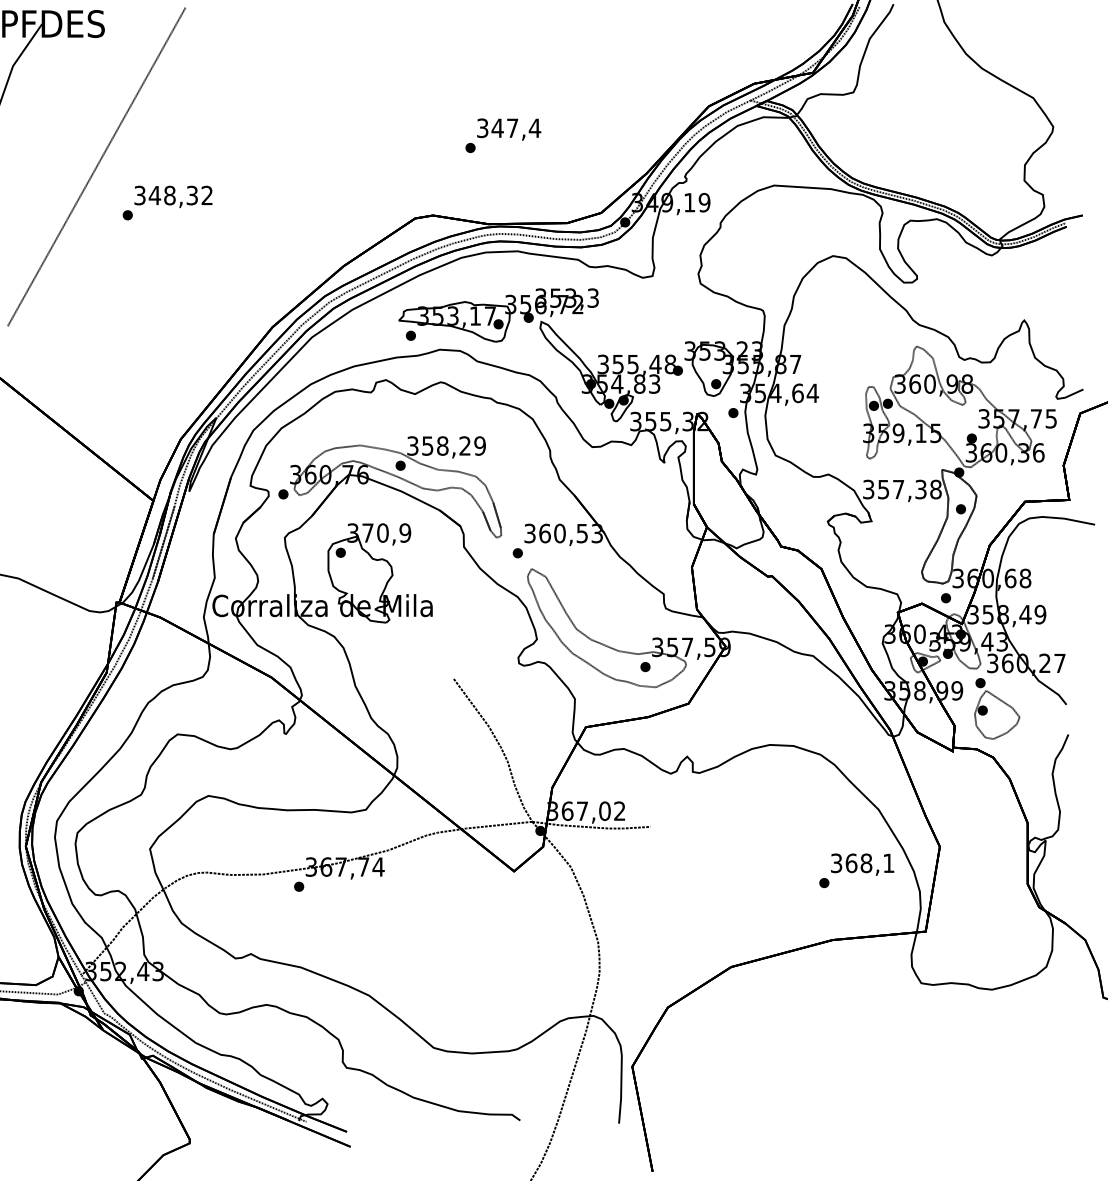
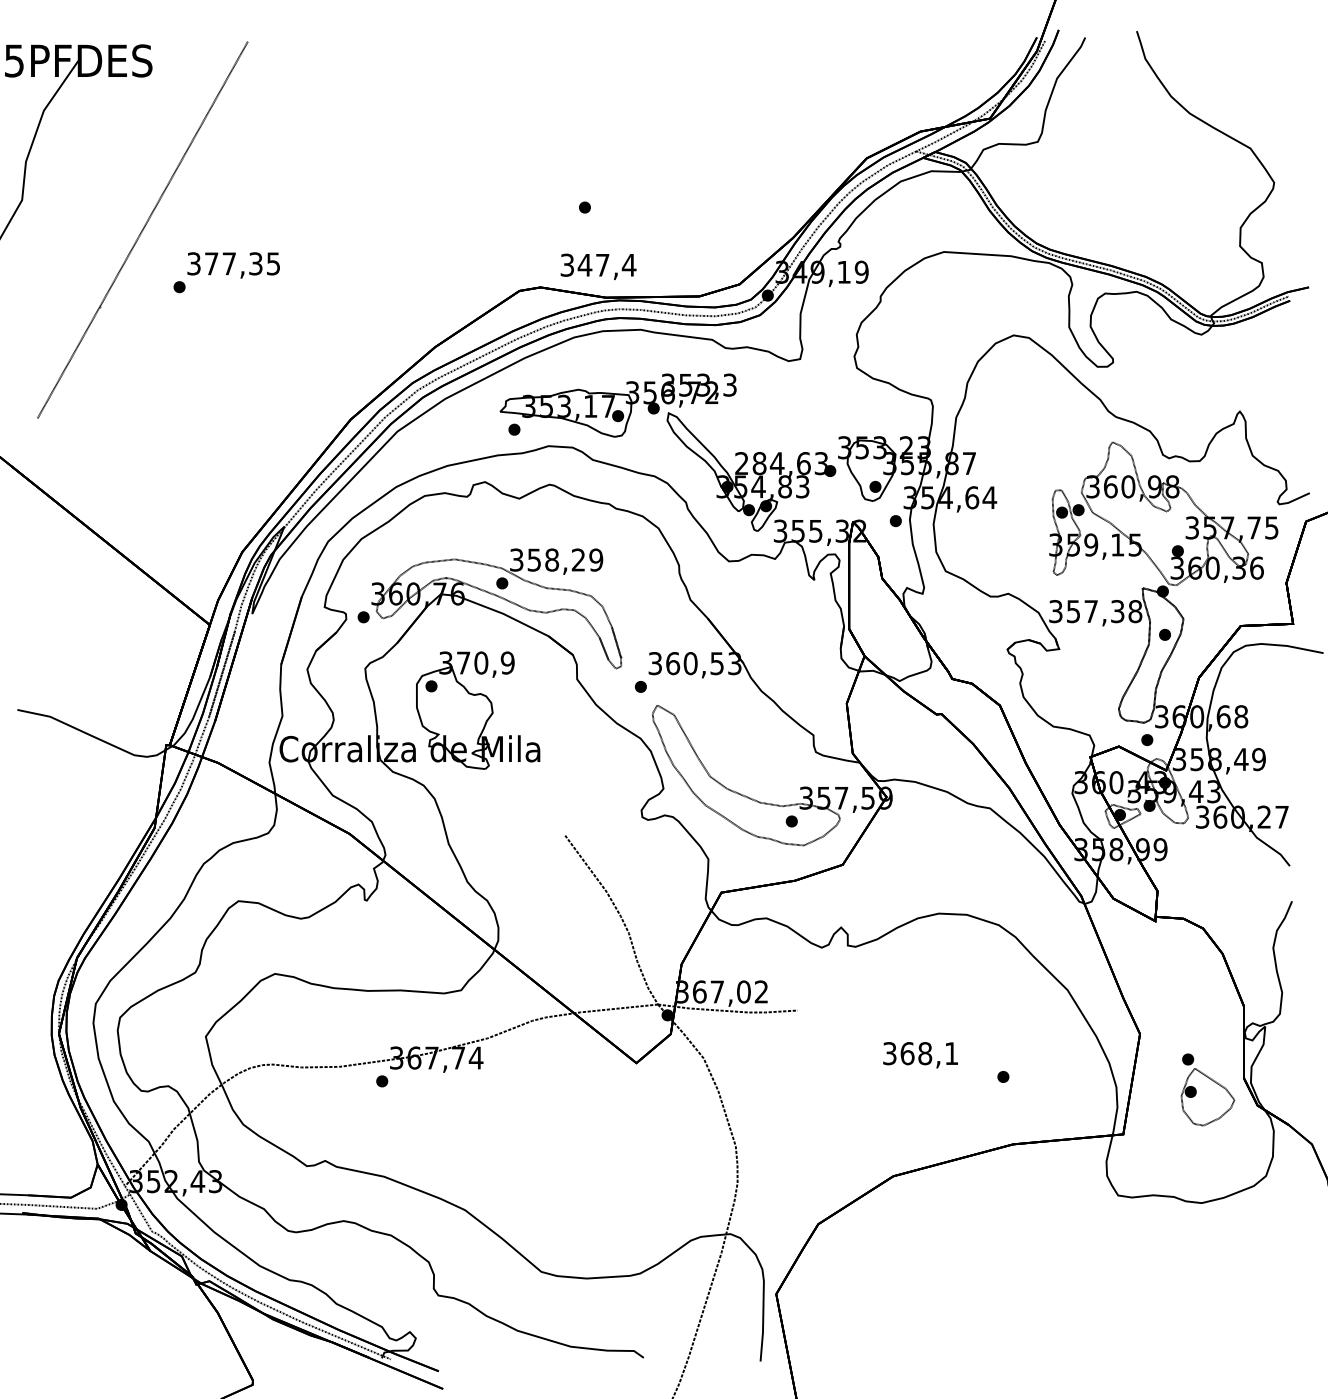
text: (509, 129) -> (598, 266), moved
text: (180, 195) -> (241, 263), 348,32 -> 377,35
text: (636, 364) -> (781, 463), 355,48 -> 284,63
part: (996, 708) -> (1207, 1089), moved
text: (862, 864) -> (920, 1055), moved

